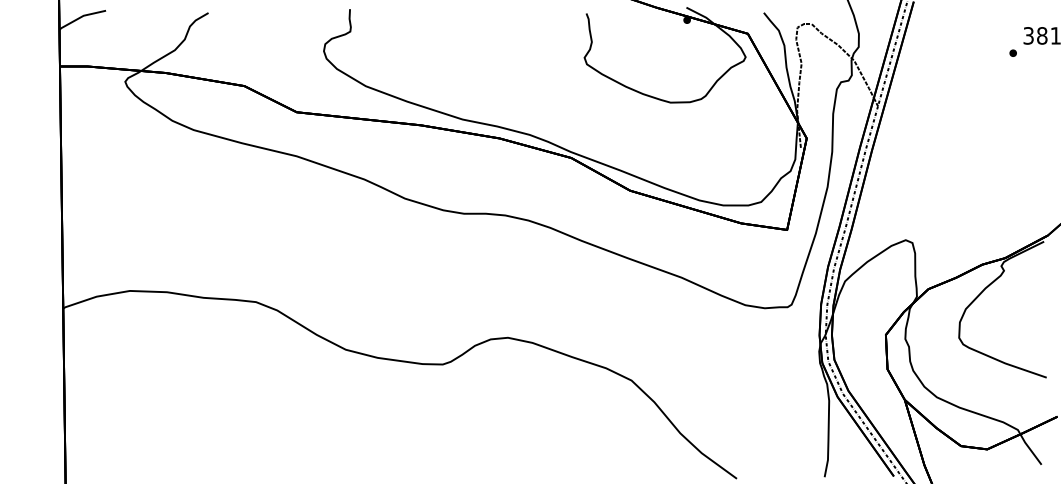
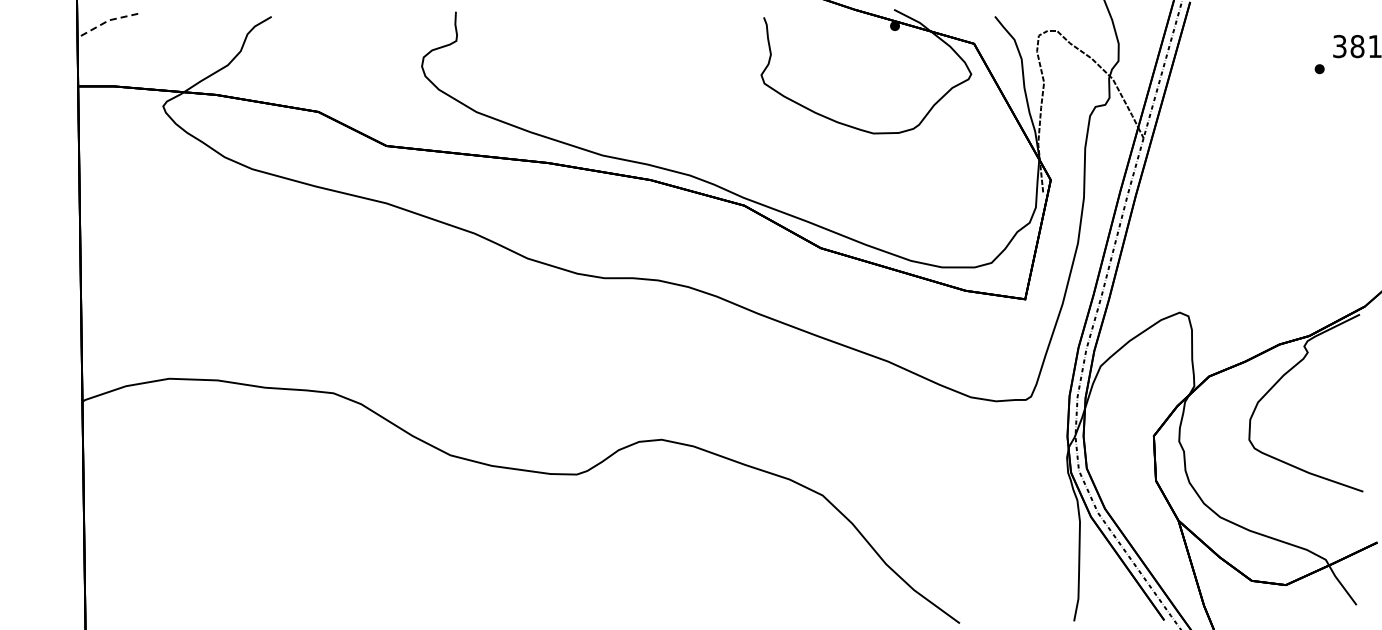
line: (80, 17) -> (105, 22), solid -> dashed

